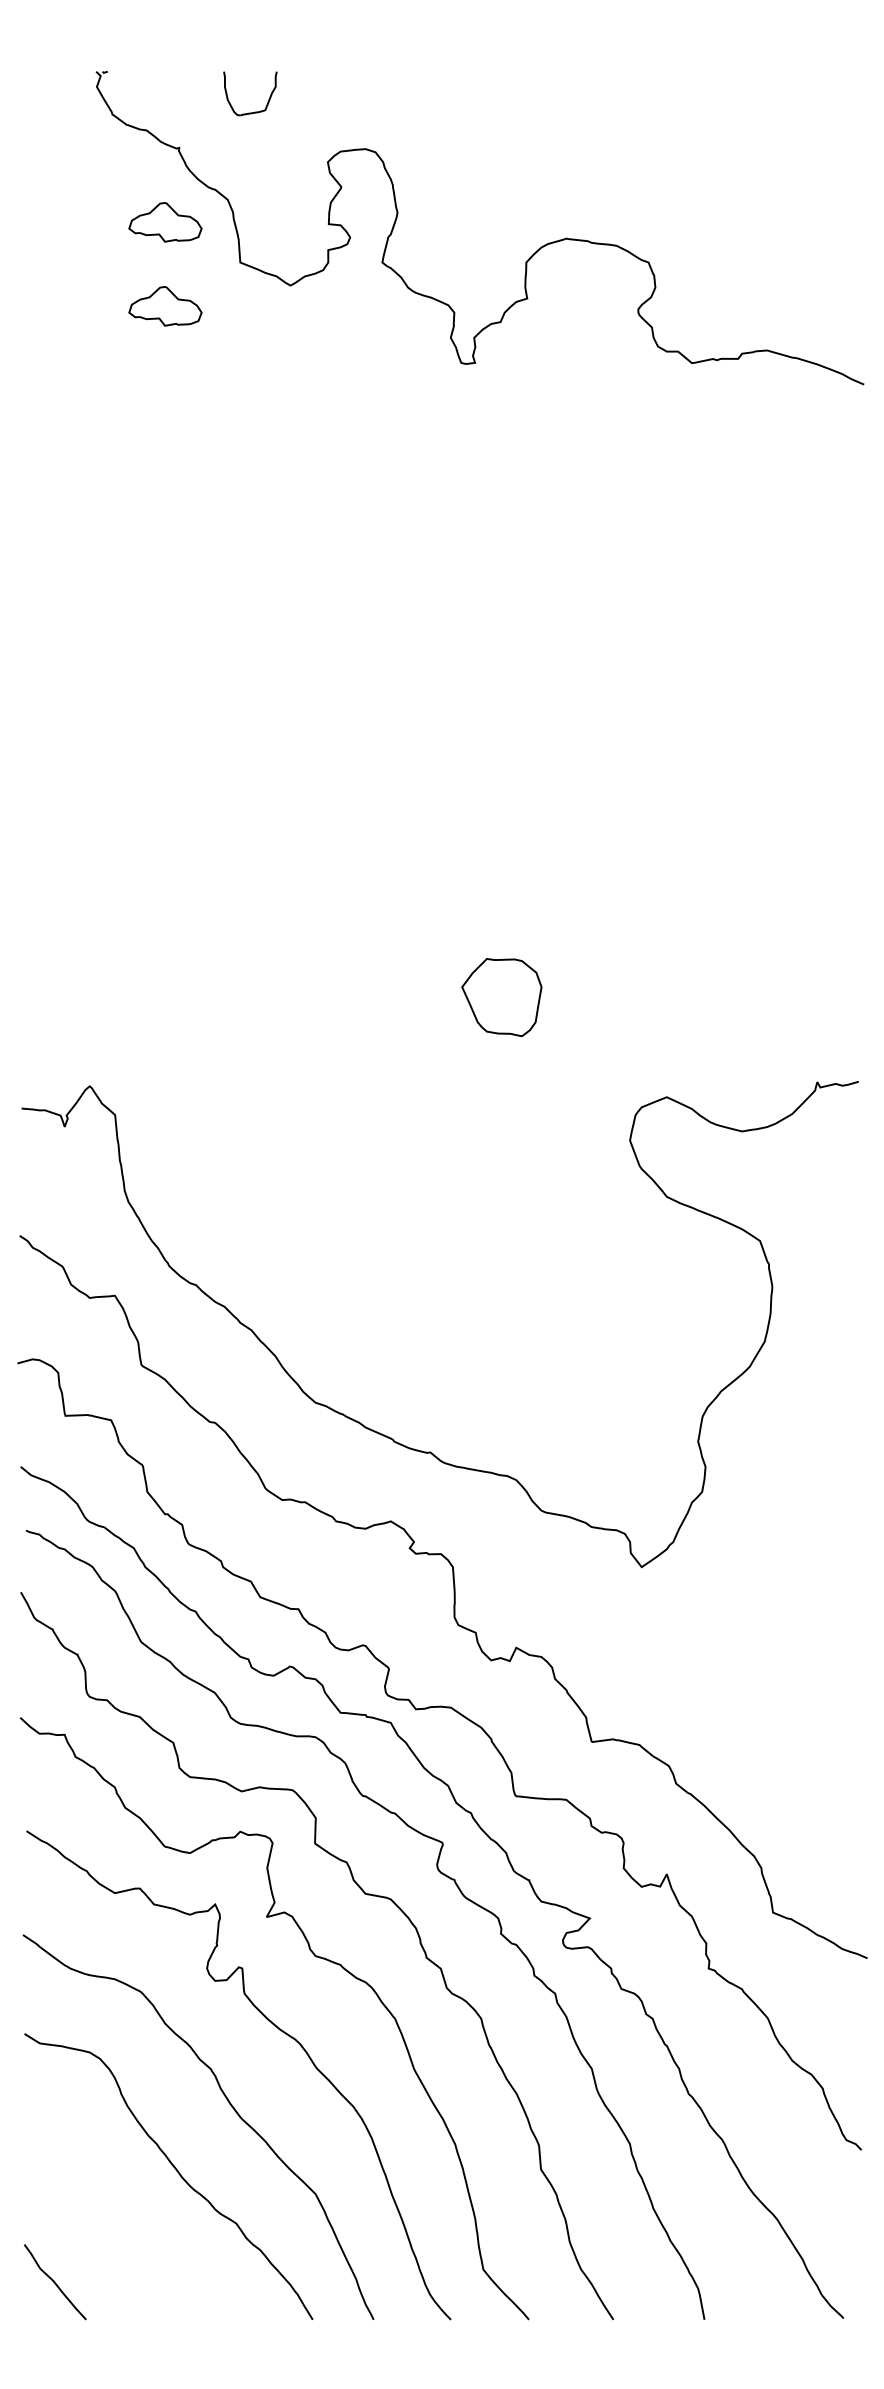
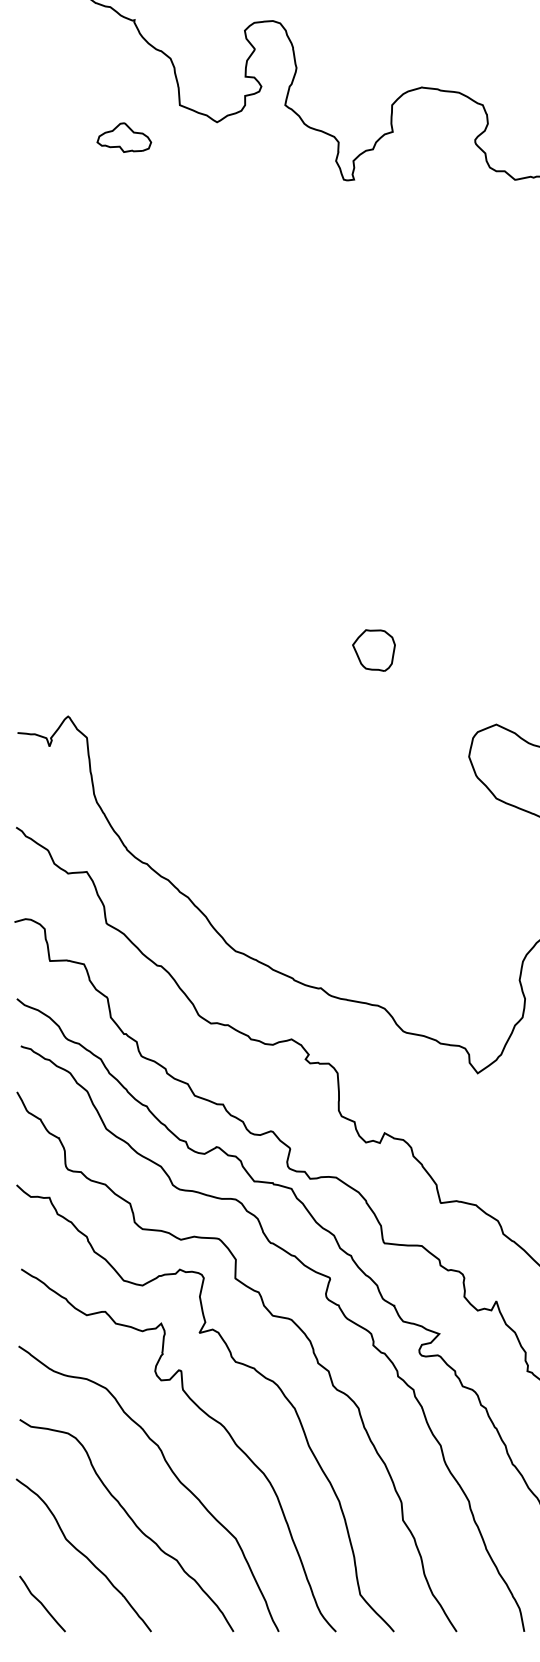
part: (165, 222) -> (124, 75), removed
part: (501, 997) -> (373, 650), size x0.71
curve: (110, 2216) -> (83, 1555), added

